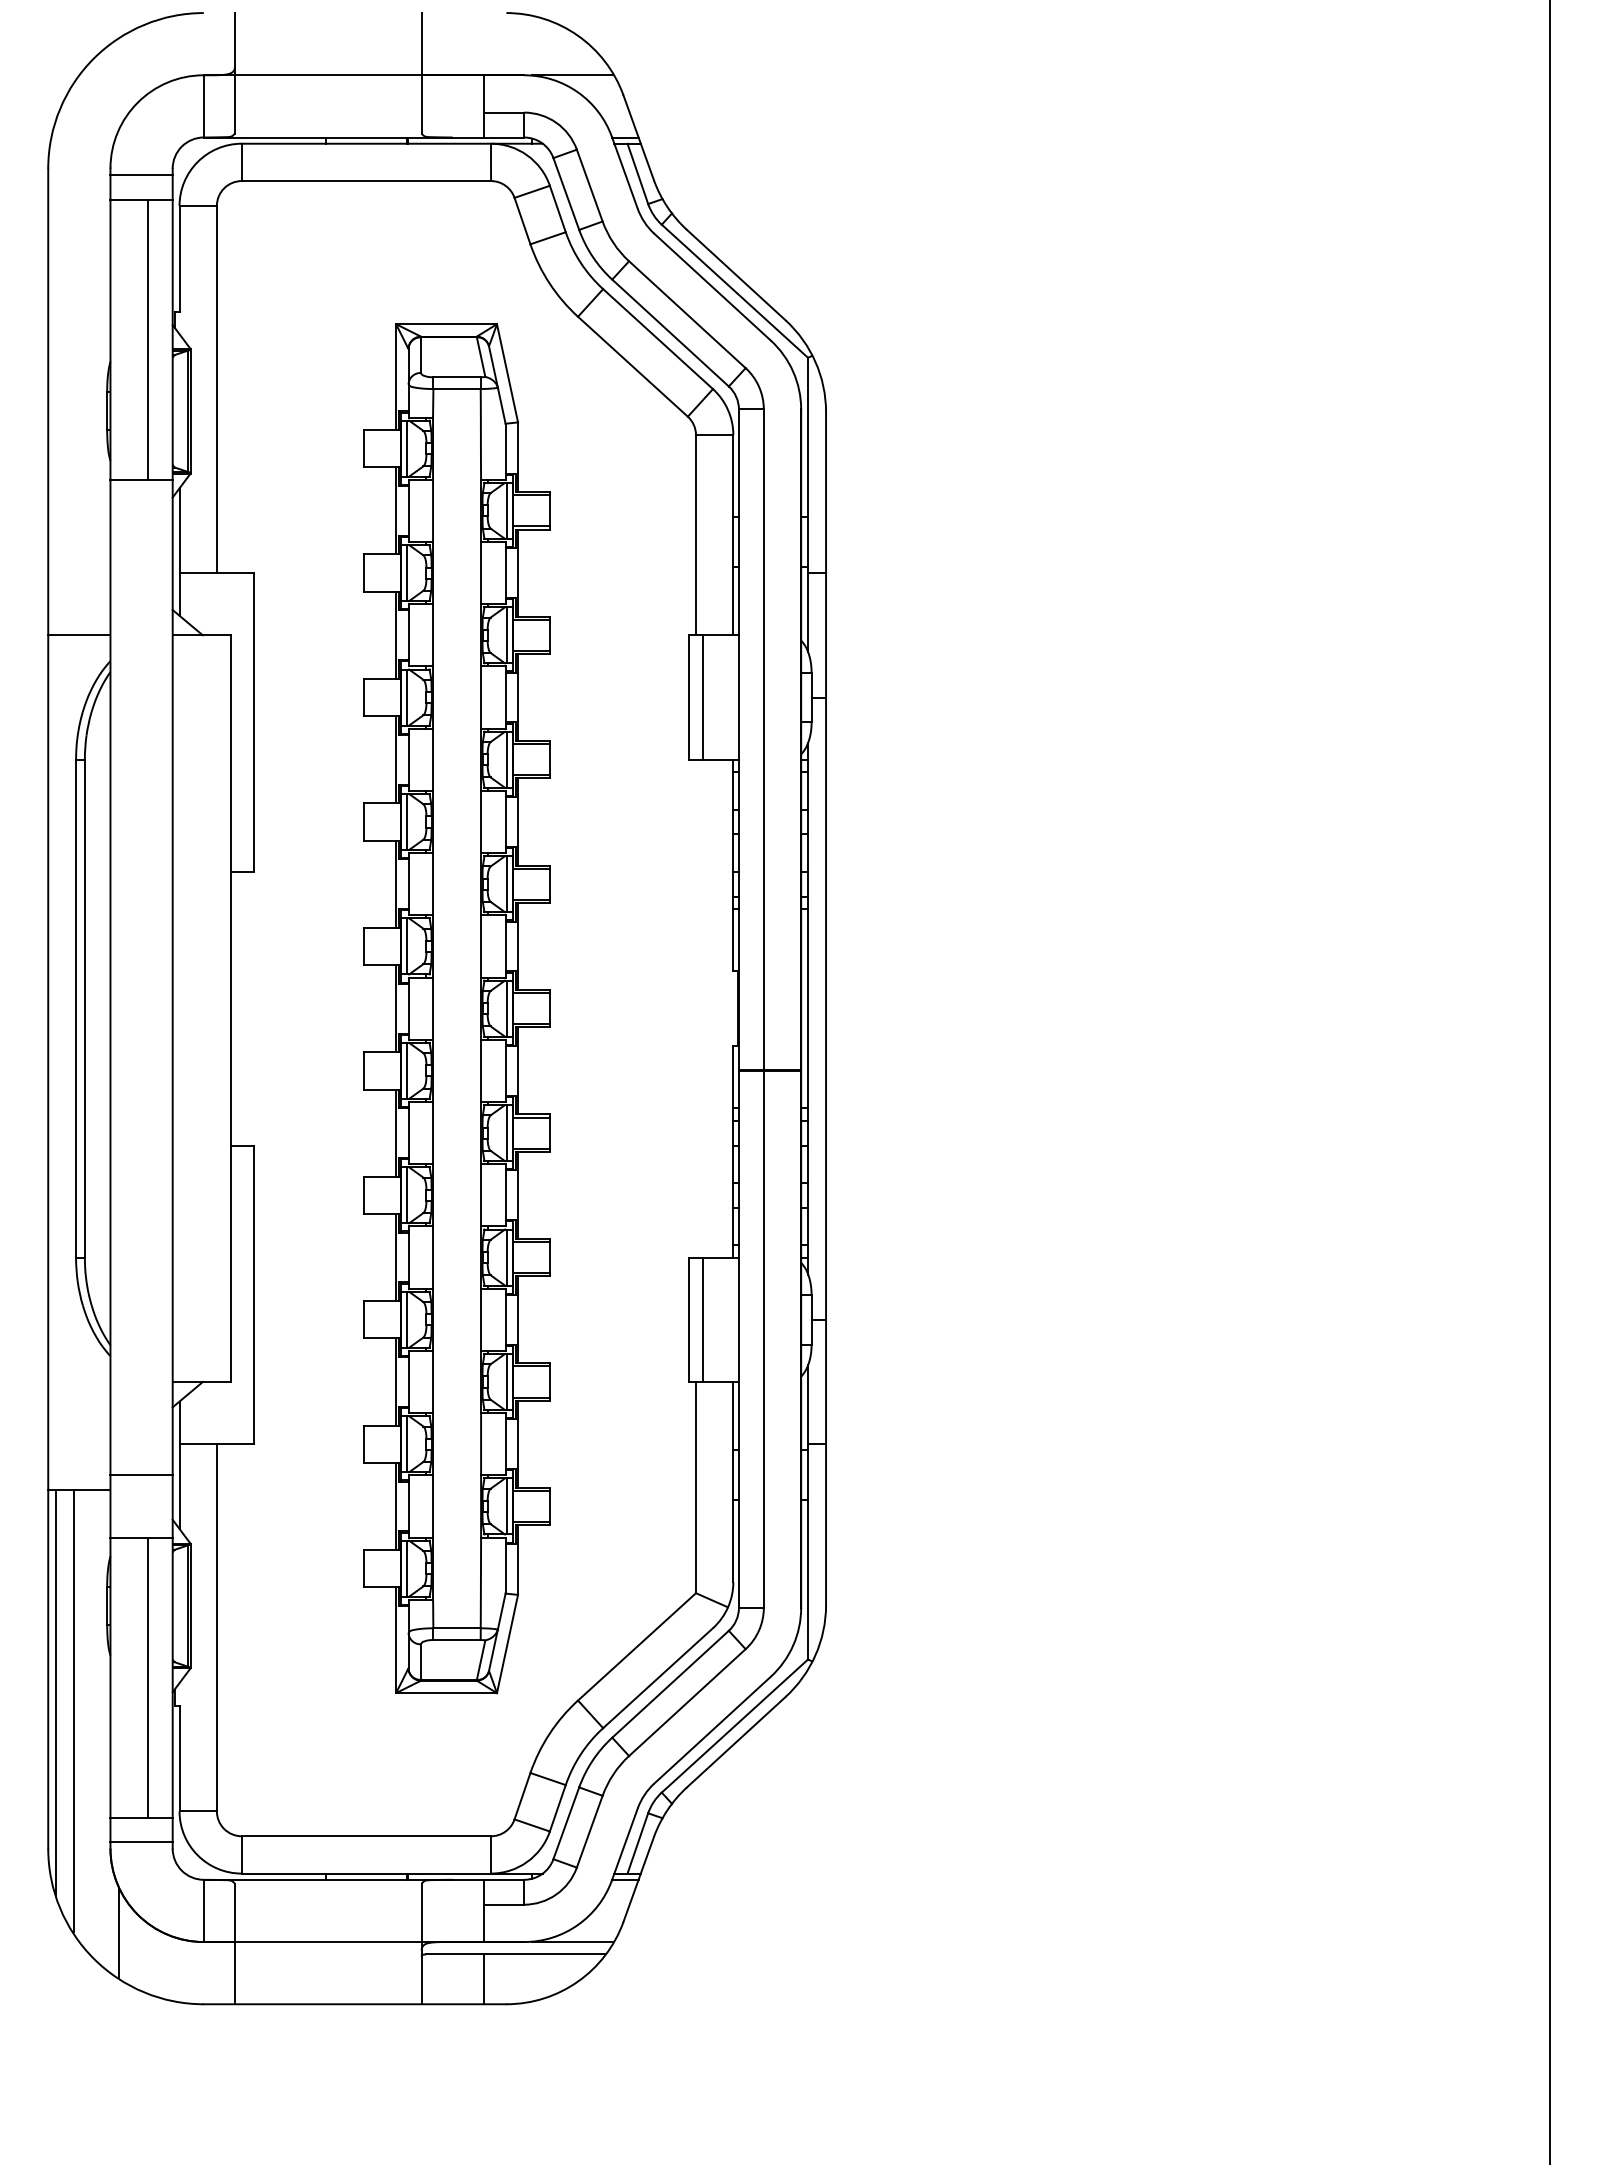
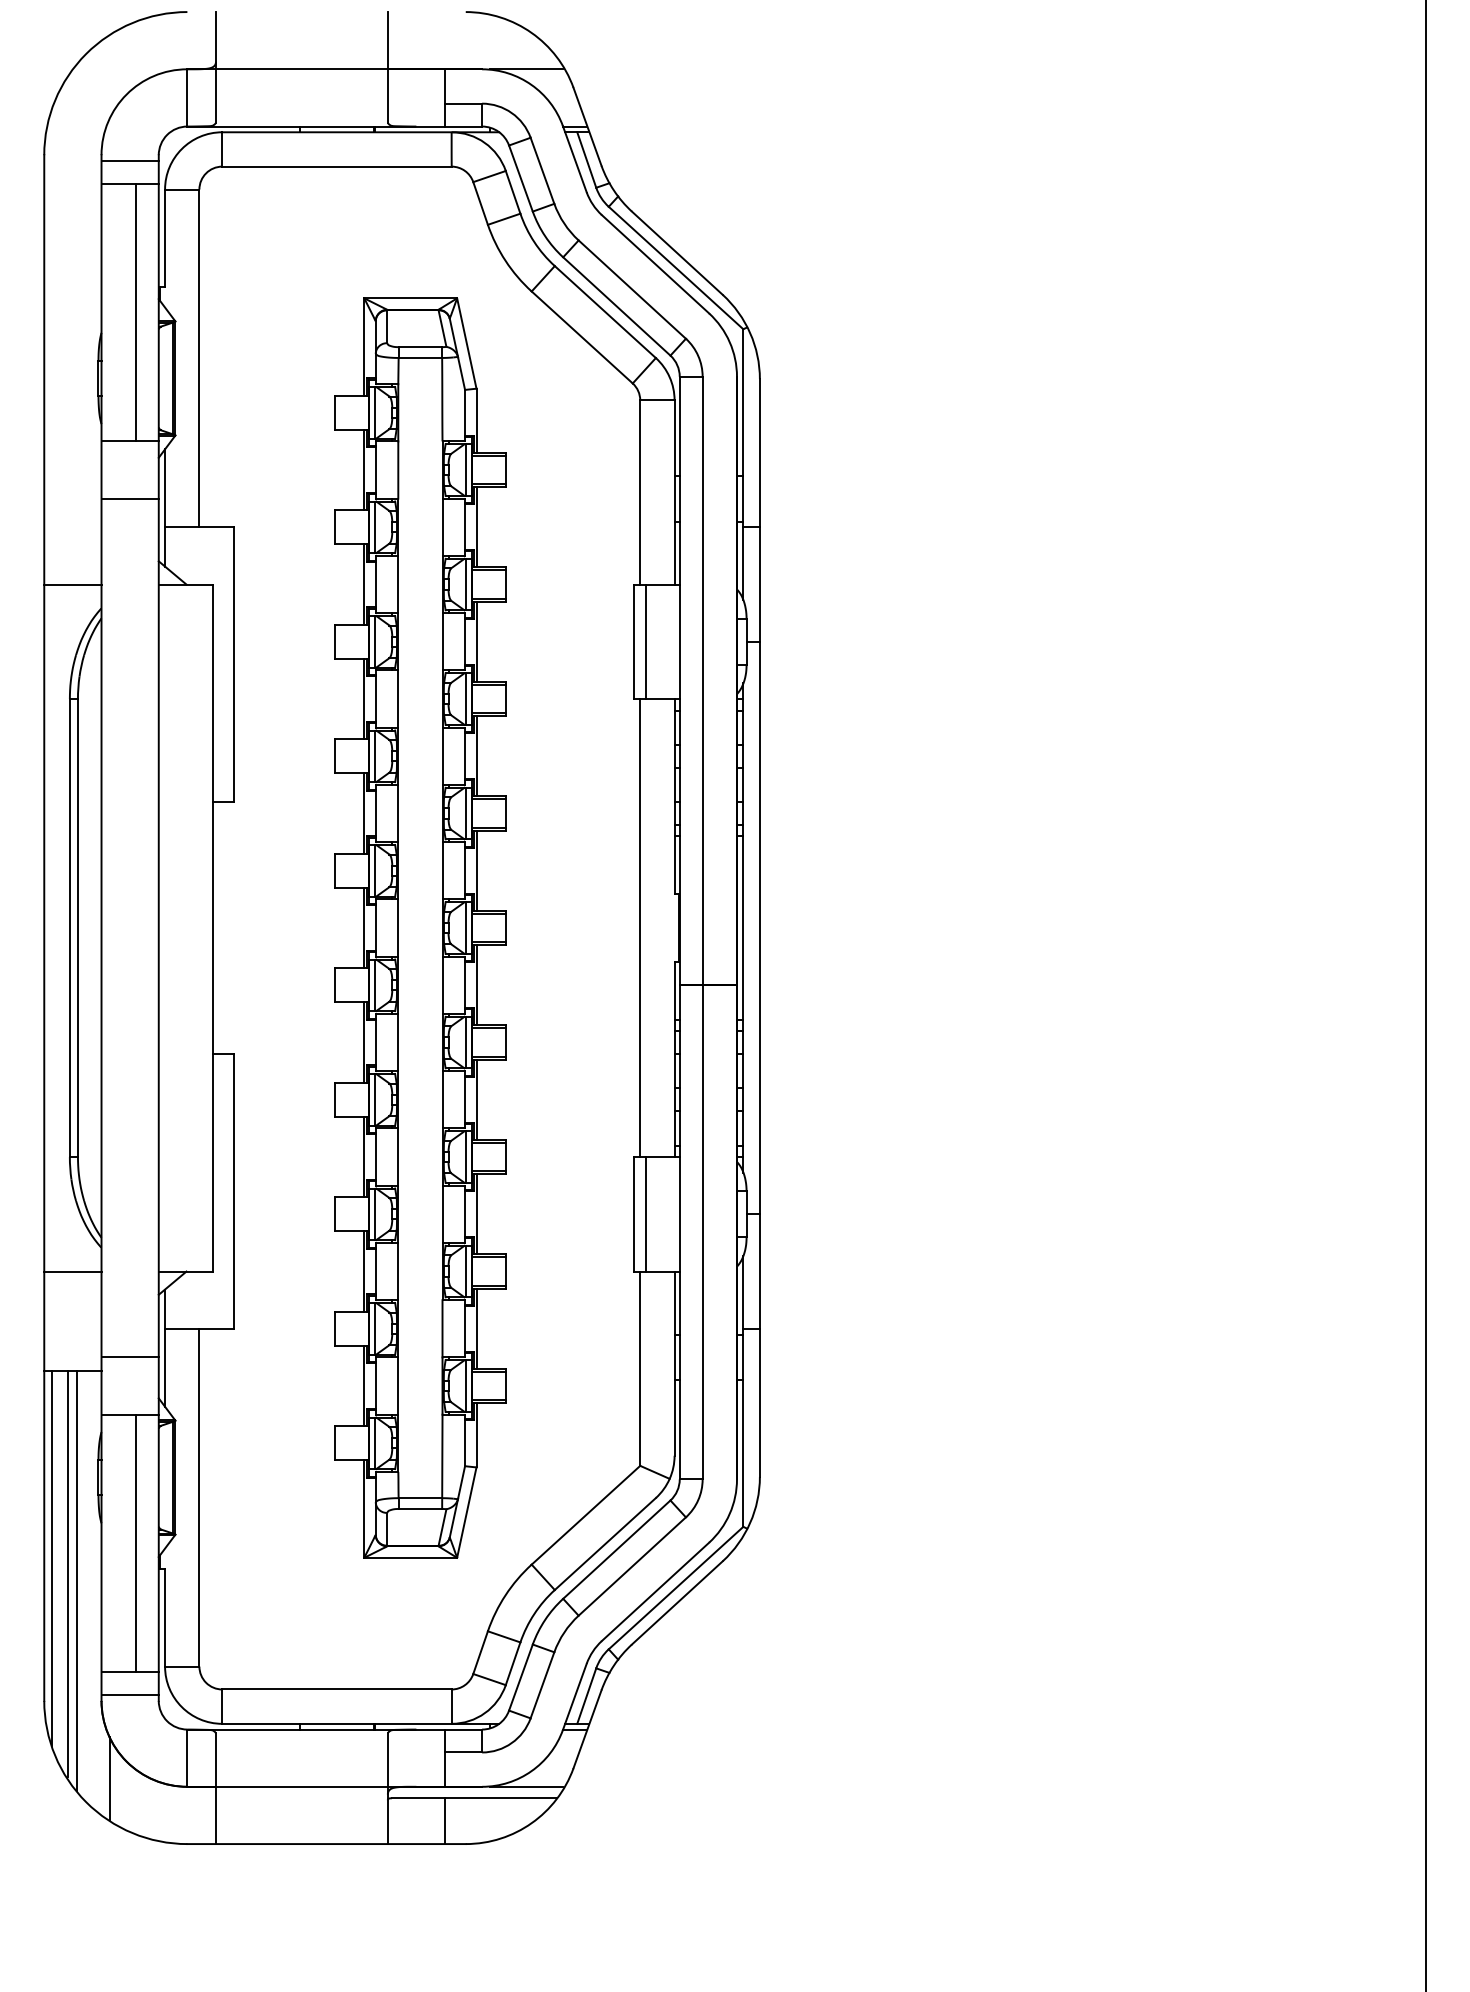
line: (140, 541) -> (129, 498), added
line: (696, 1009) -> (640, 928), added
line: (78, 1381) -> (72, 1271), added
line: (84, 1717) -> (77, 1580), added

